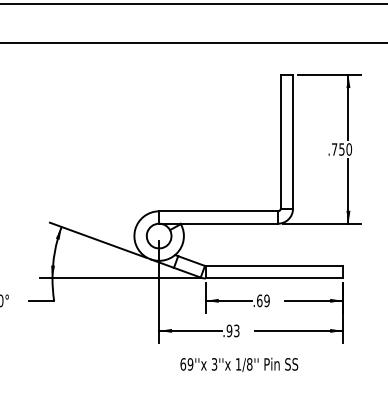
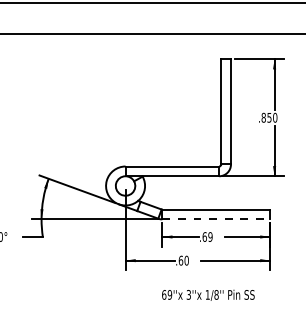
text: (334, 149) -> (263, 117), .750 -> .850
line: (274, 278) -> (216, 219), solid -> dashed
text: (232, 330) -> (183, 260), .93 -> .60
text: (239, 364) -> (208, 295), moved

